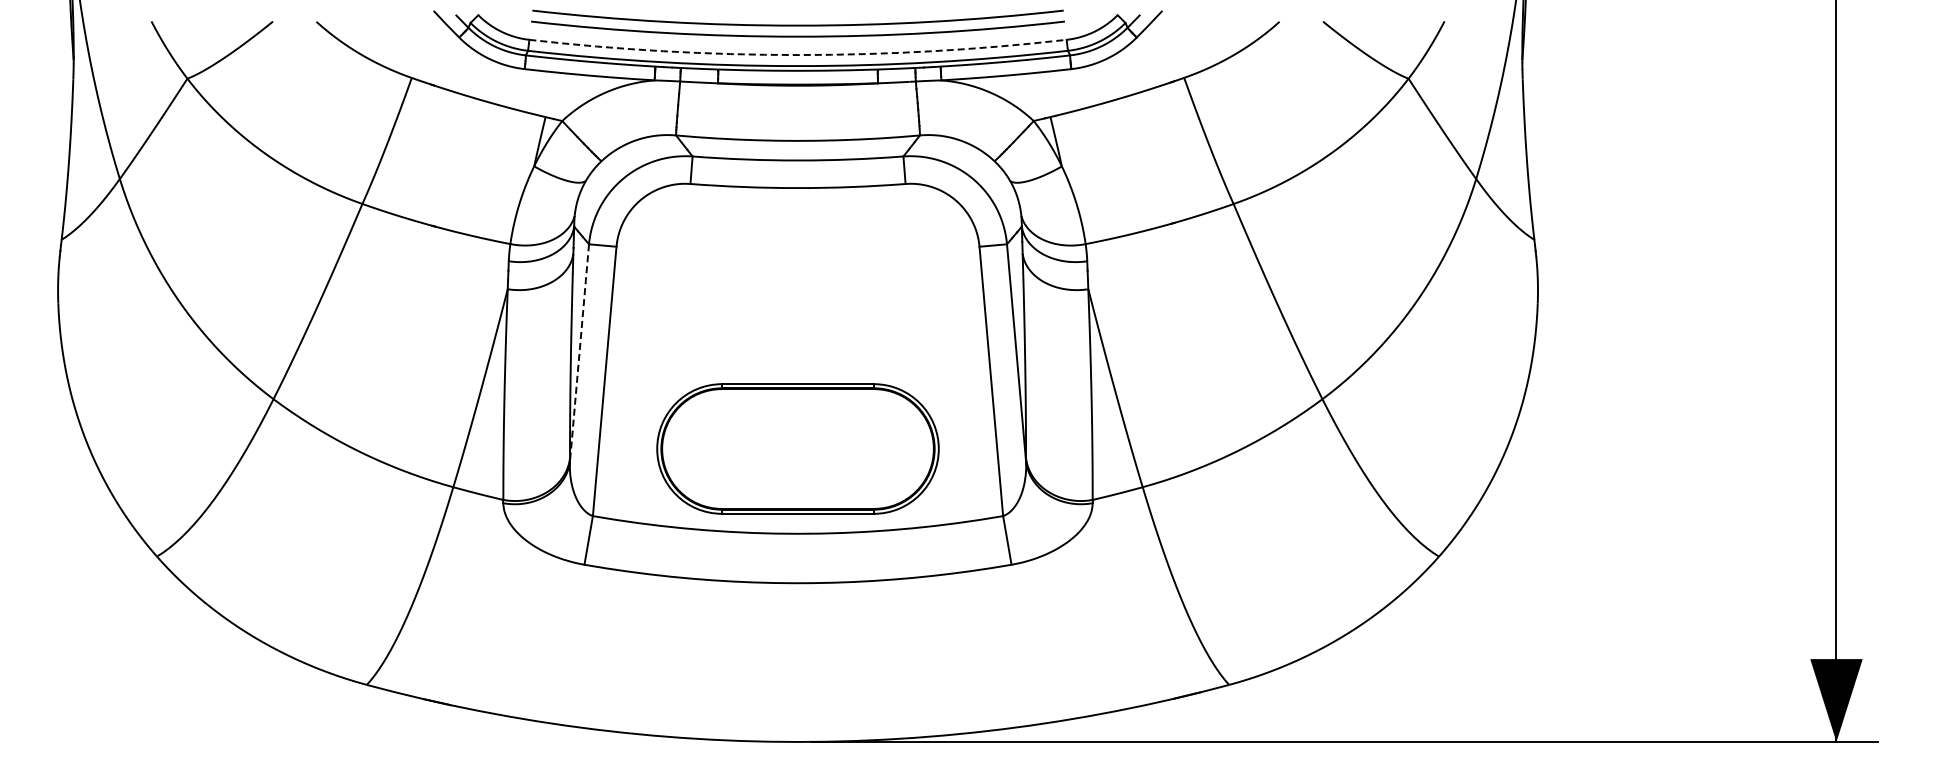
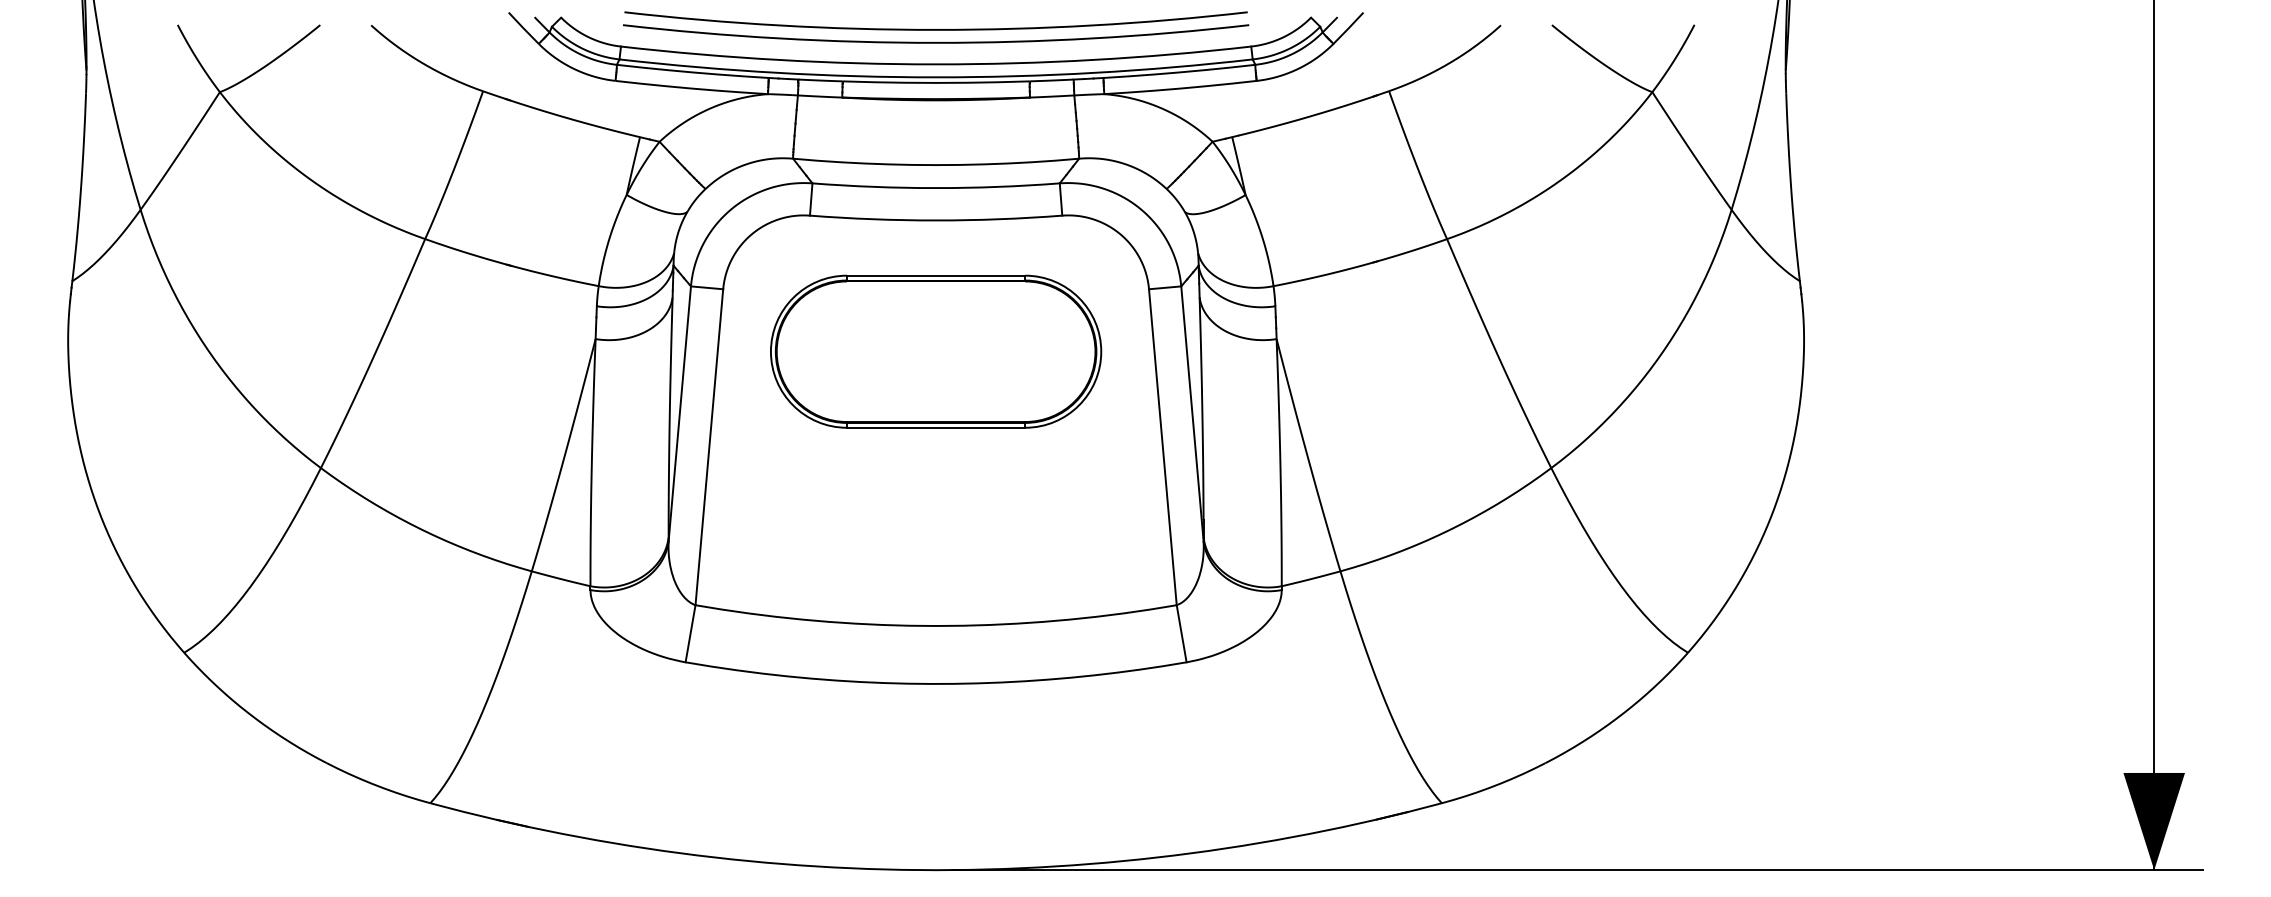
arc: (798, 55) -> (936, 64), dashed -> solid
line: (579, 352) -> (679, 413), dashed -> solid
part: (797, 448) -> (935, 351), moved

